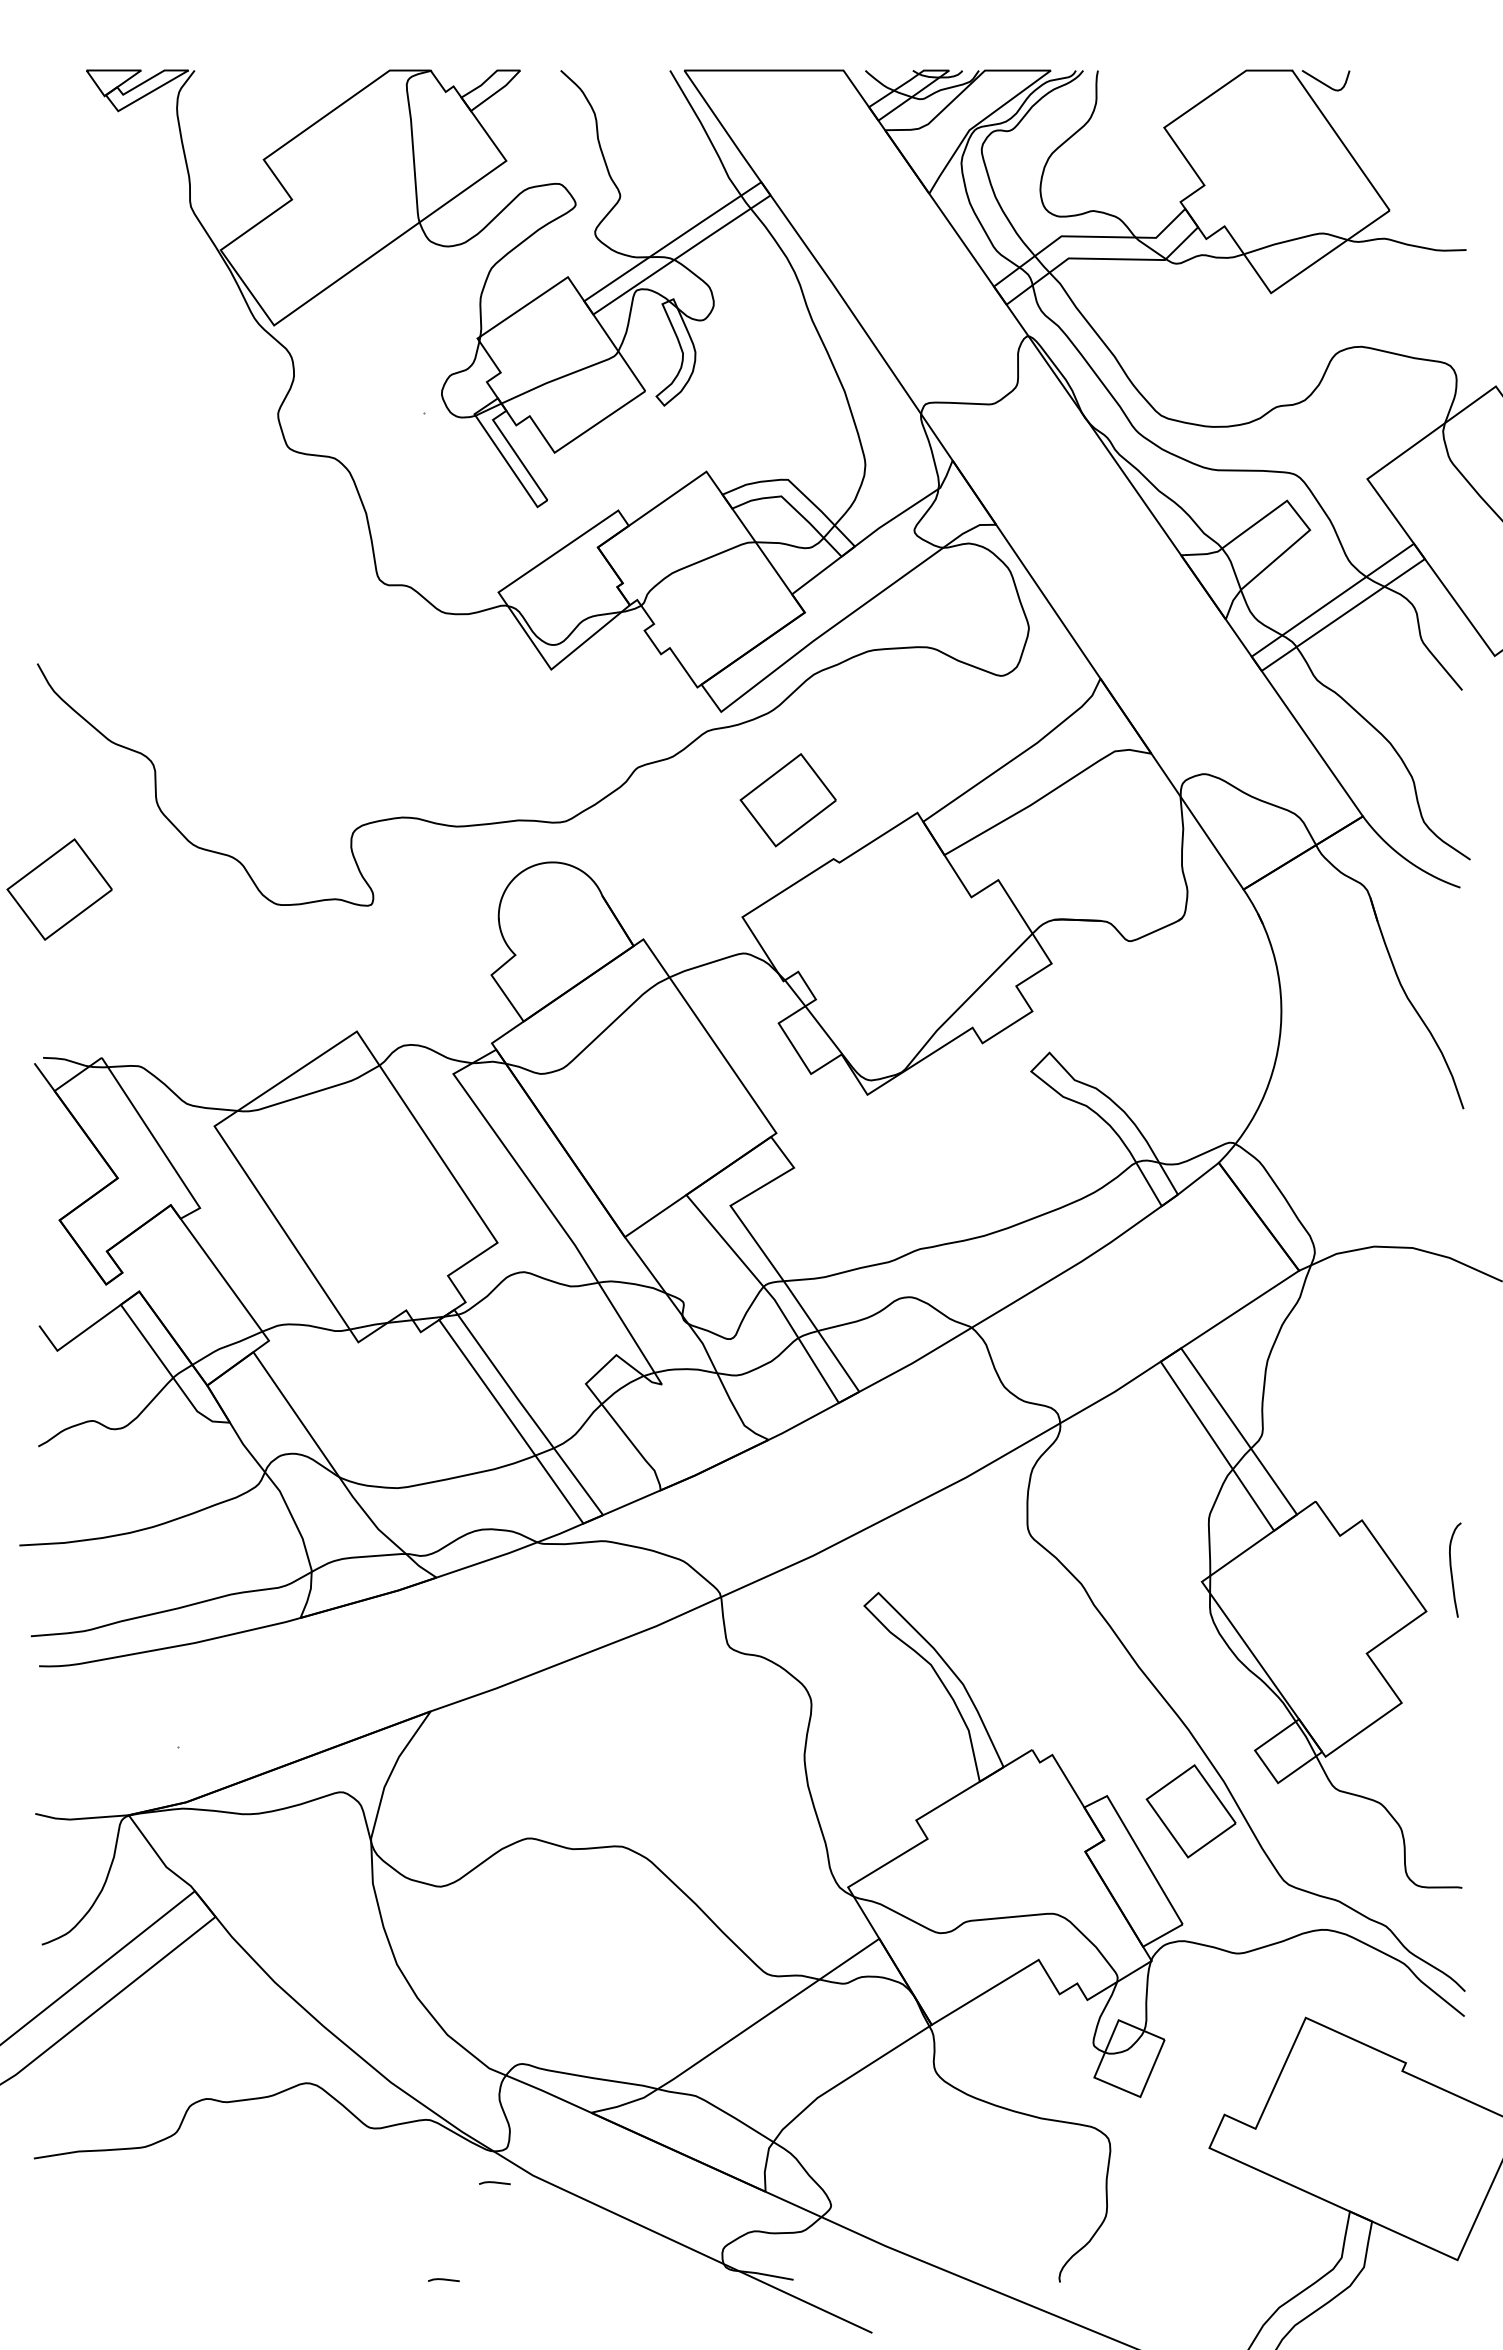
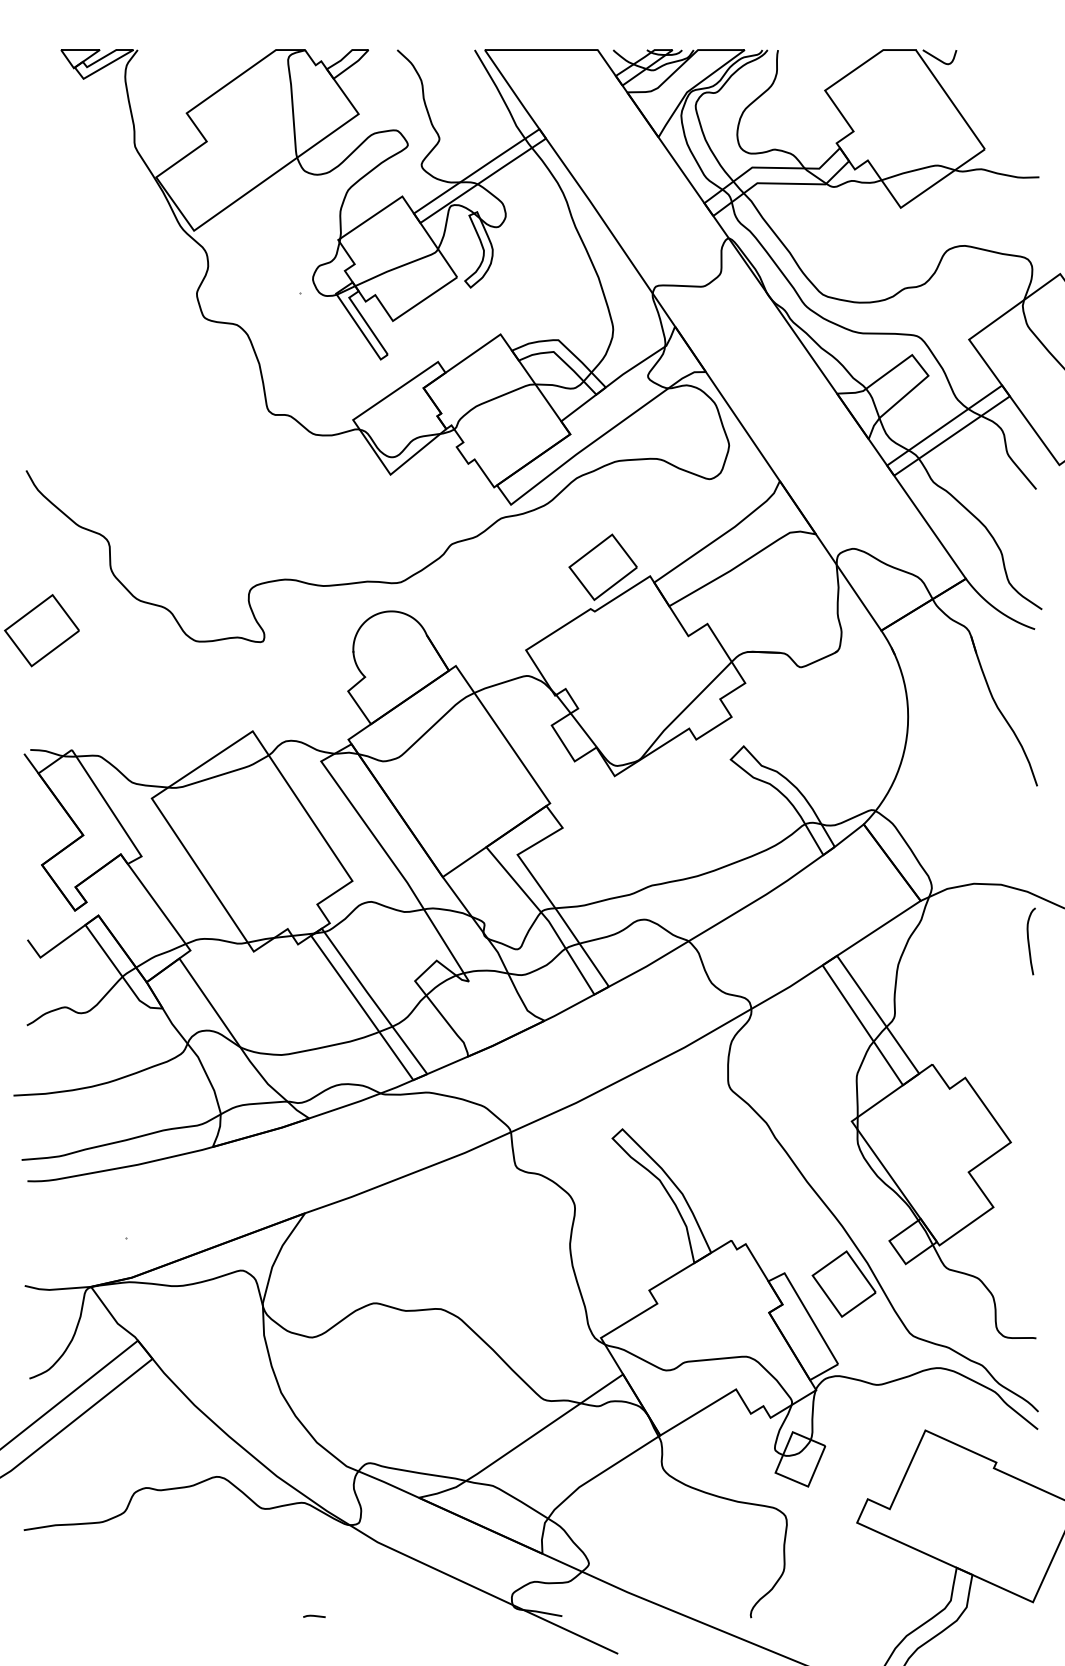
part: (787, 800) -> (602, 567), moved
curve: (1452, 1570) -> (1029, 941), moved
line: (494, 2183) -> (350, 1547), removed

